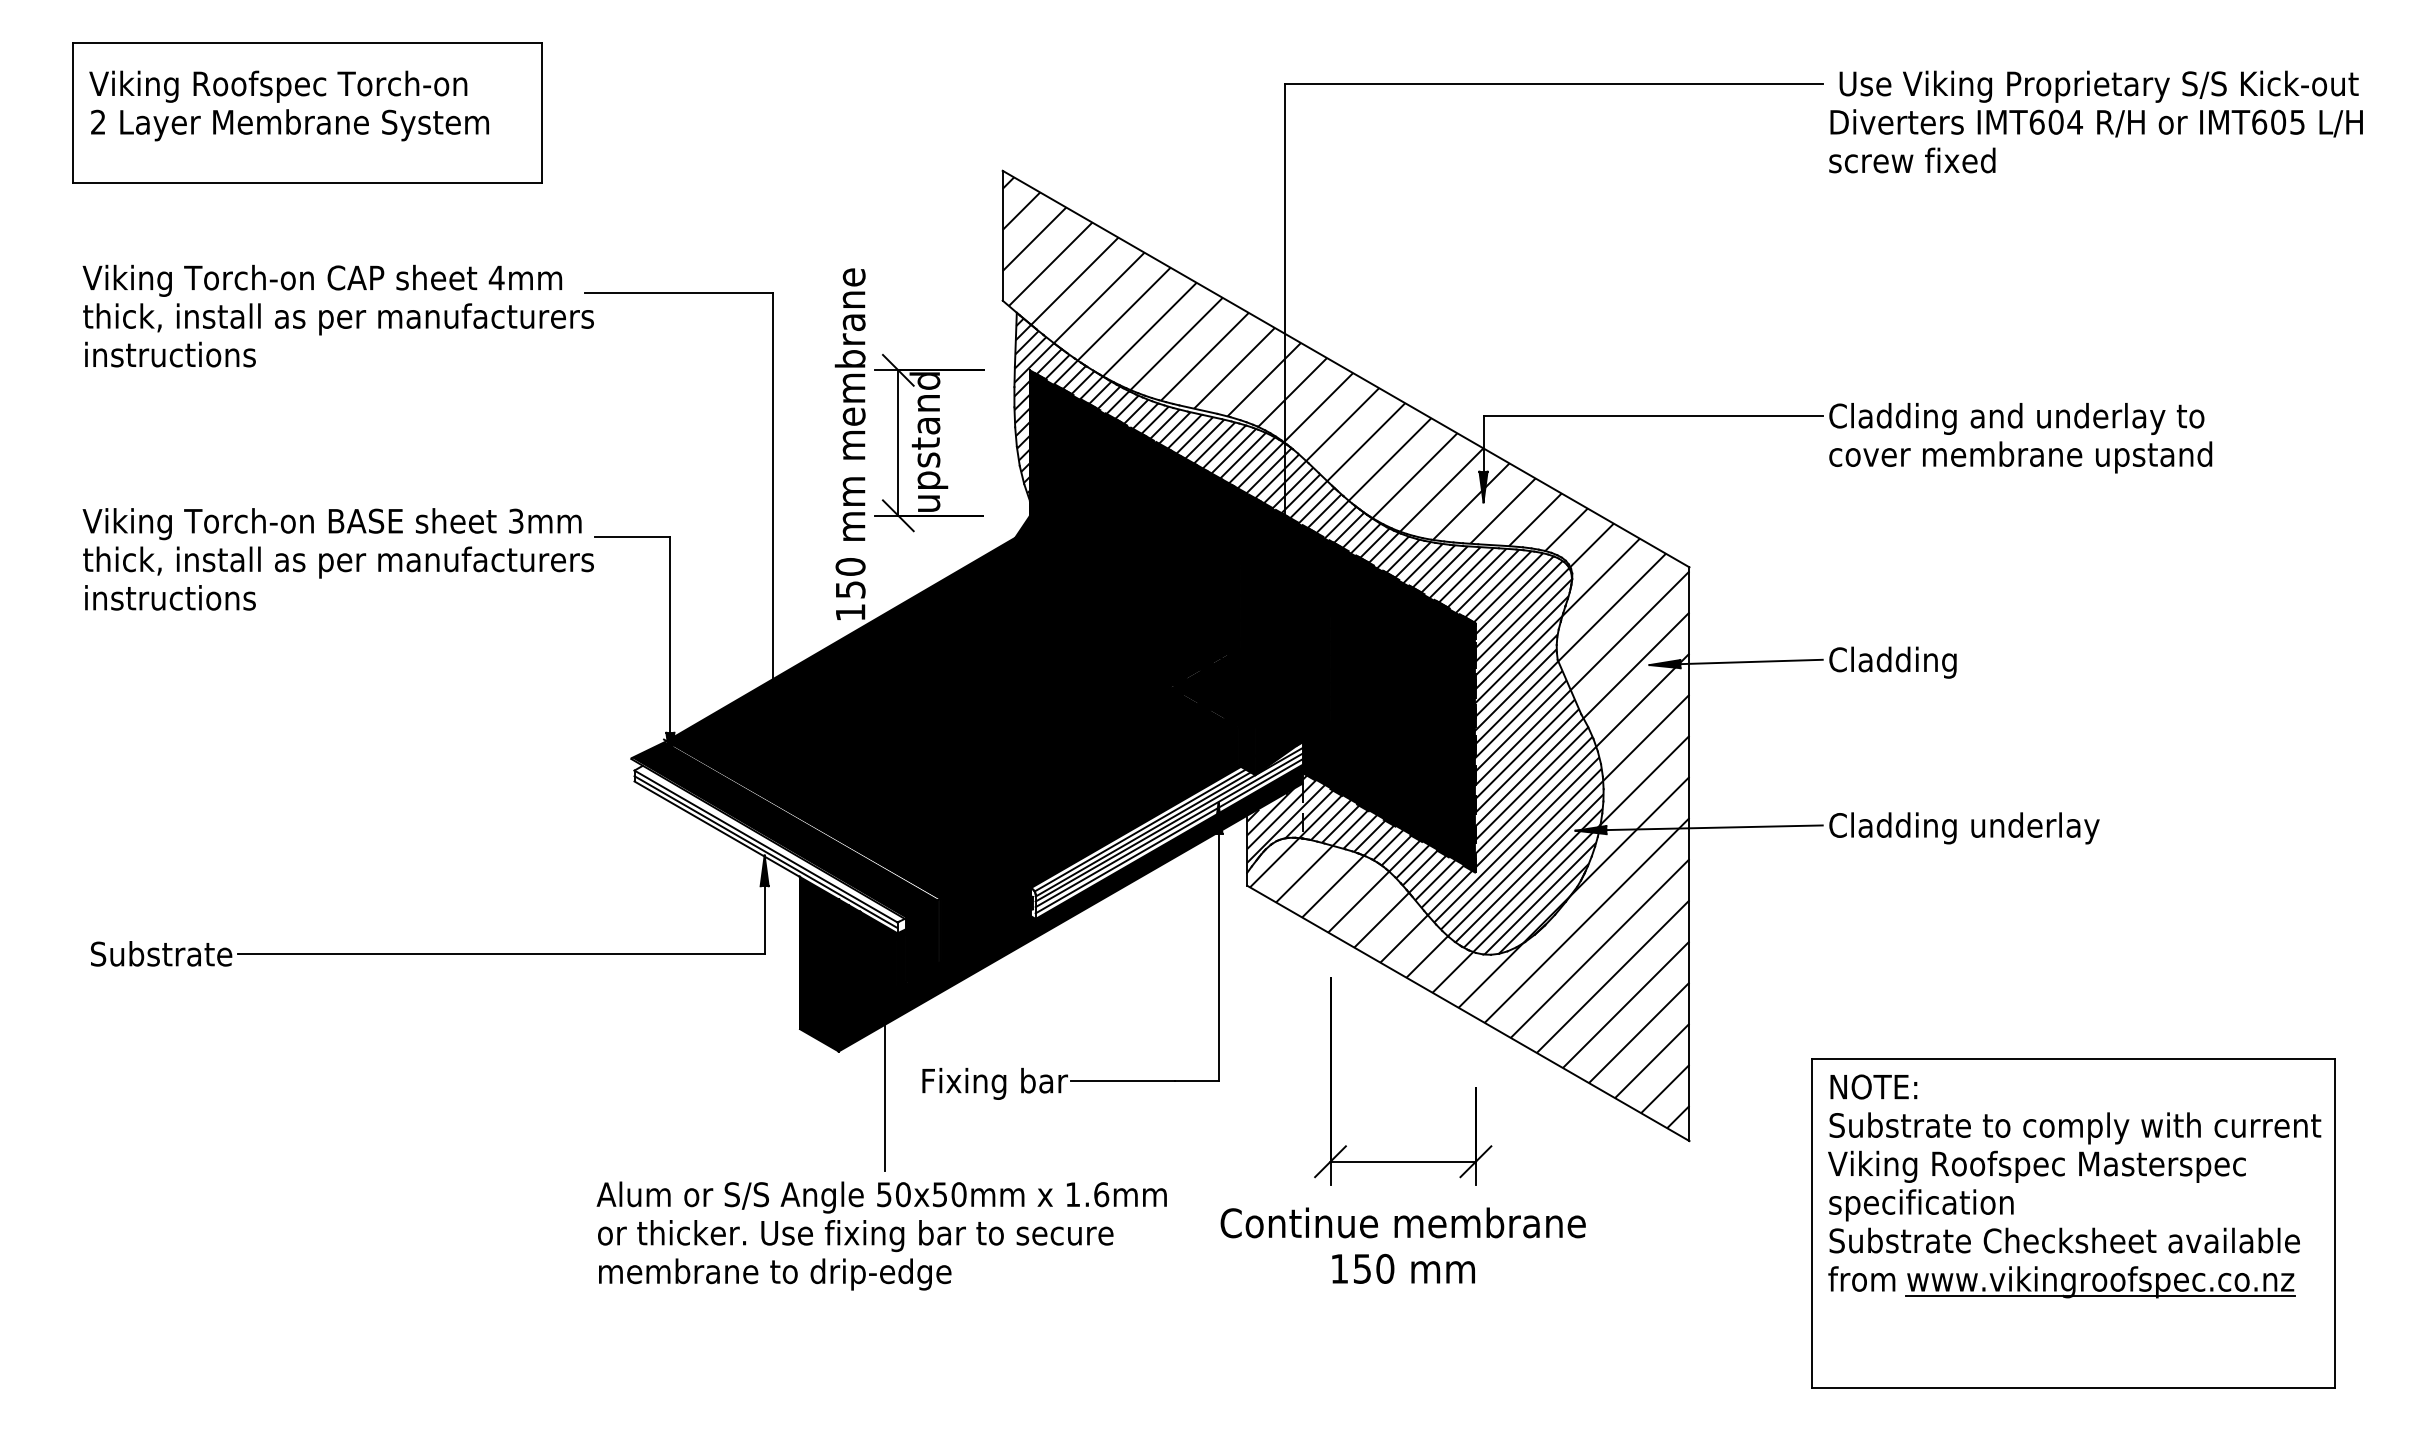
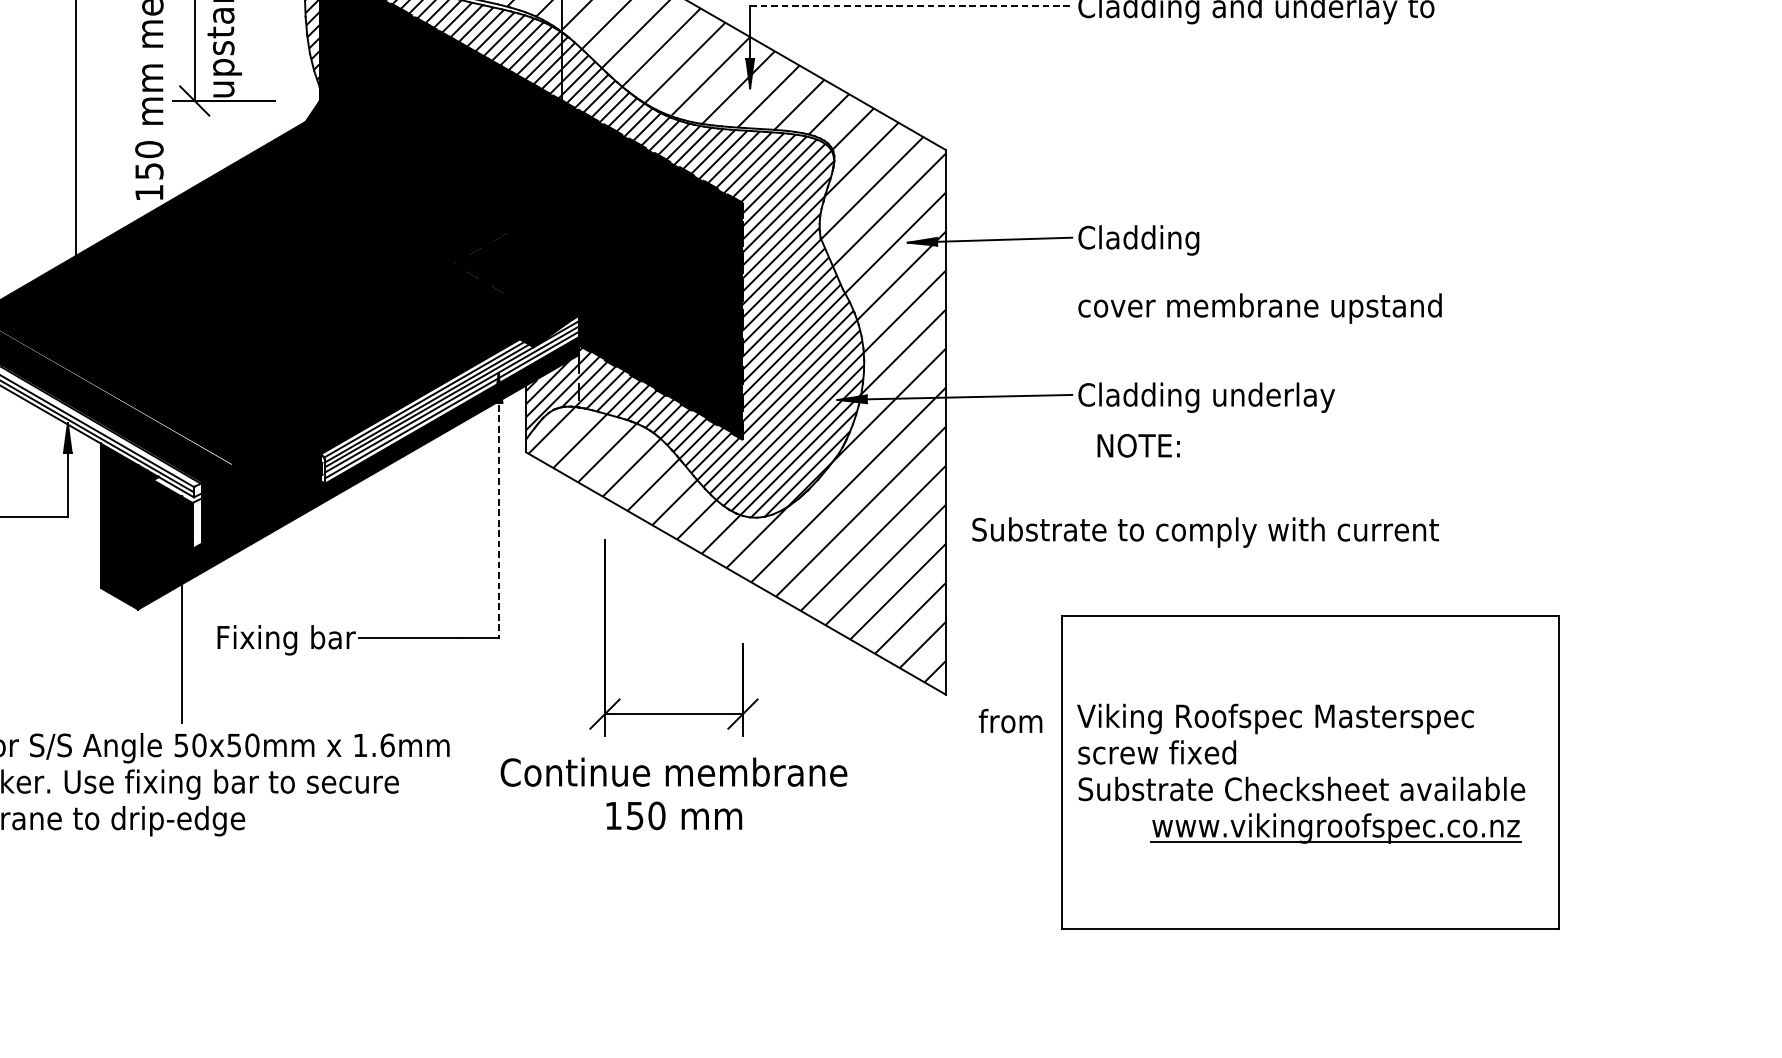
line: (1653, 416) -> (911, 6), solid -> dashed
text: (2020, 457) -> (1259, 308), moved
line: (1218, 942) -> (498, 506), solid -> dashed
fill: (879, 949) -> (176, 512), removed
text: (1873, 1086) -> (1138, 445), moved
text: (2075, 1128) -> (1205, 532), moved
text: (1928, 1205) -> (1172, 755), specification -> screw fixed
text: (1861, 1278) -> (1010, 720), moved

